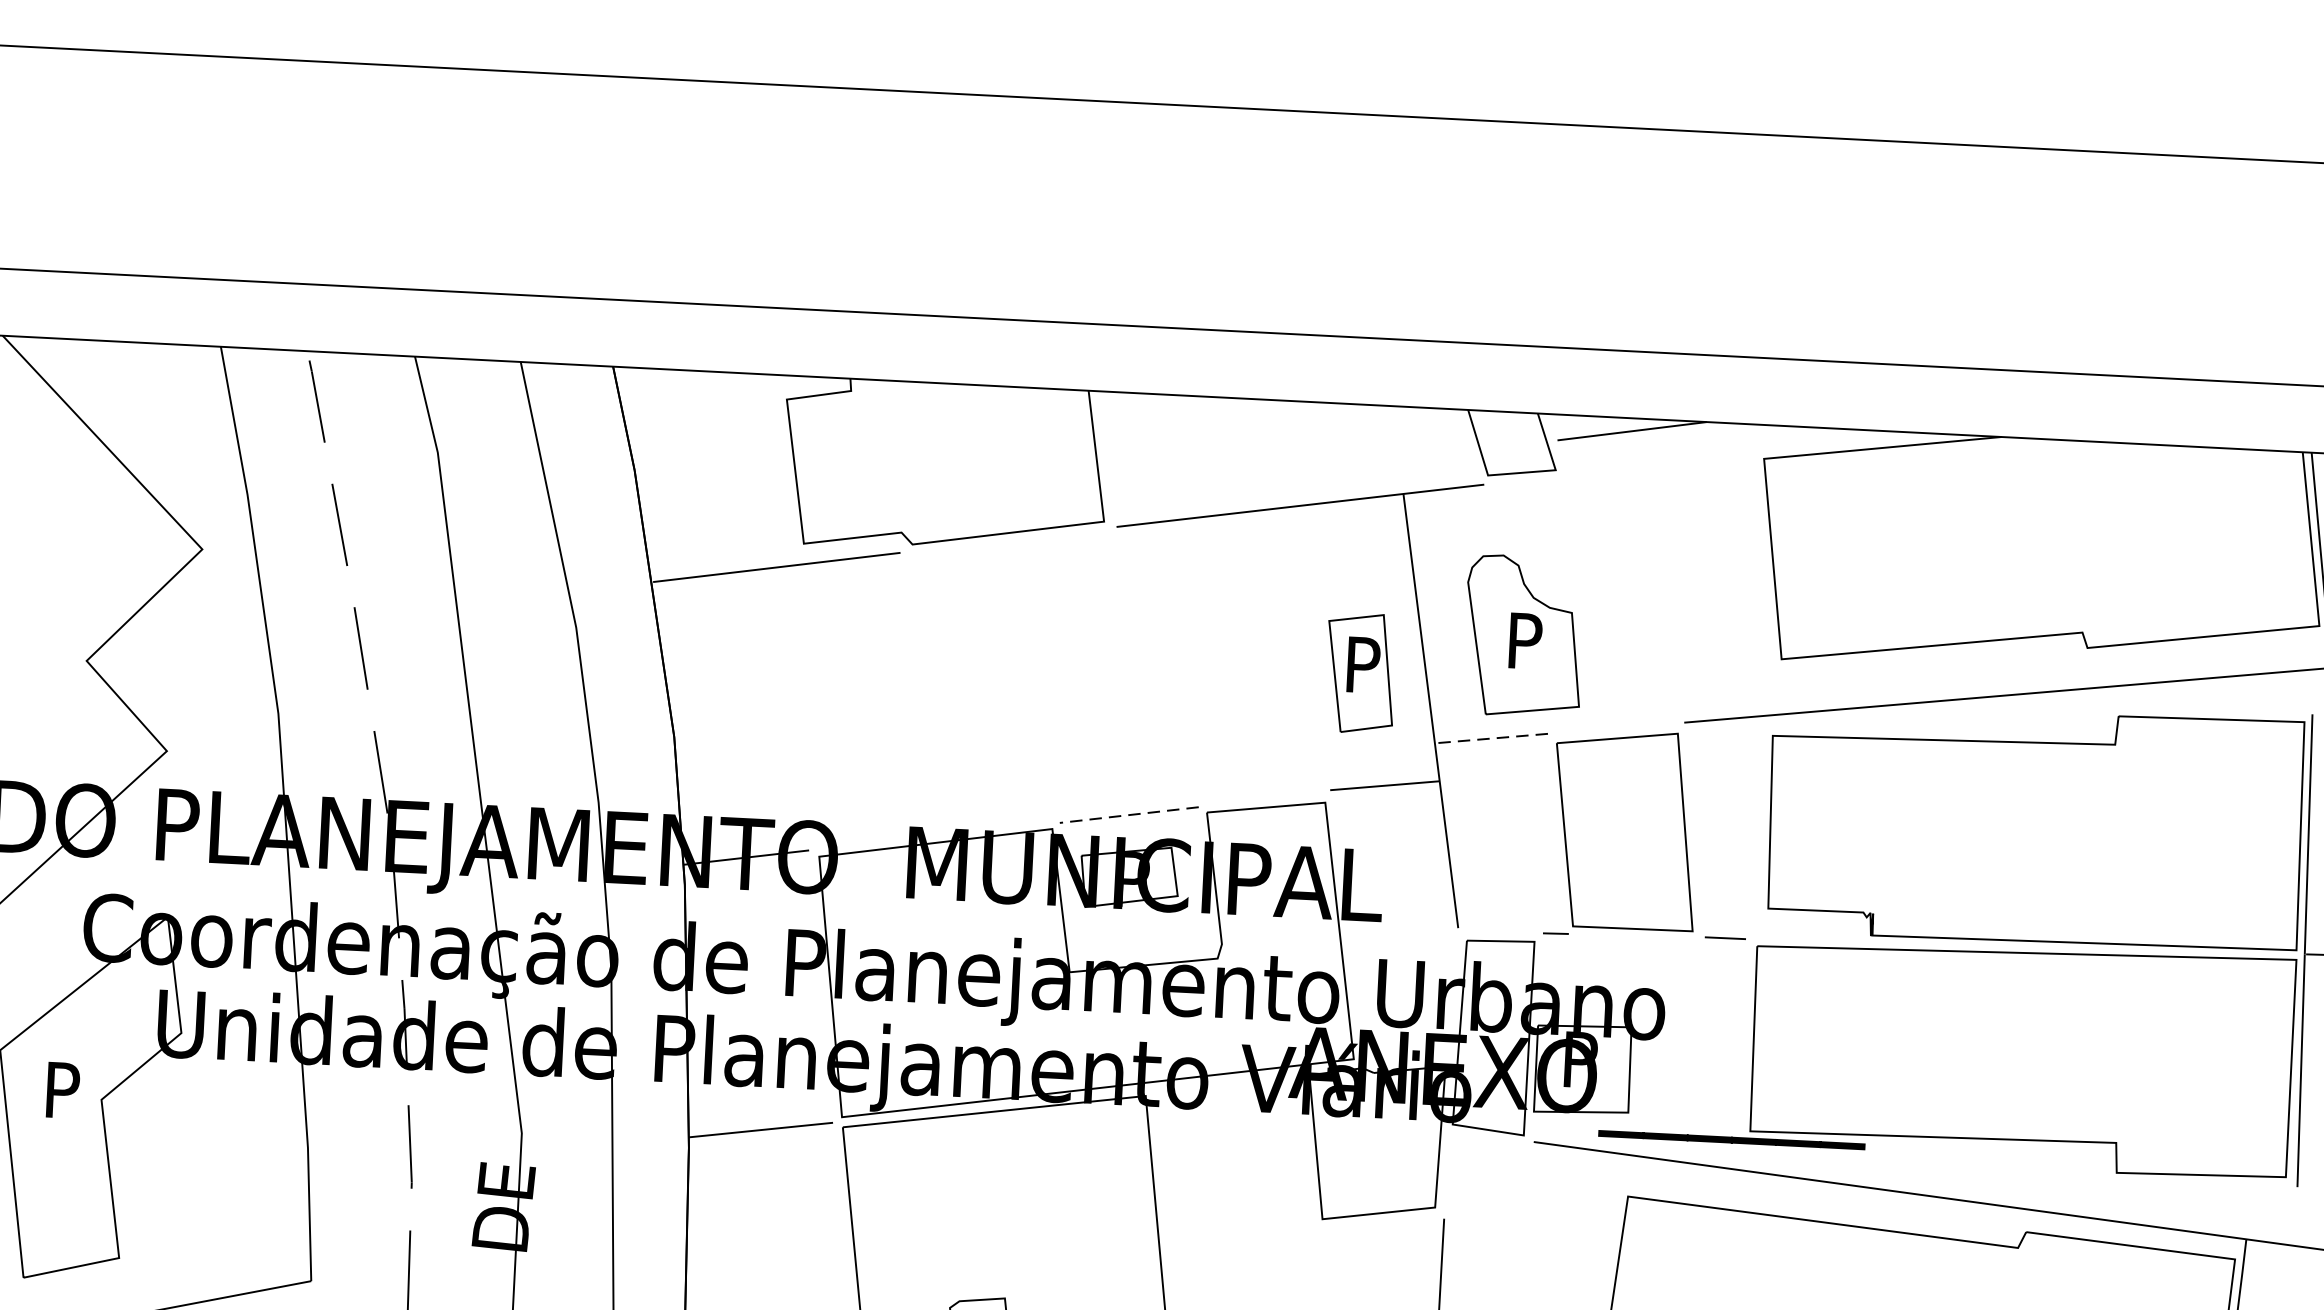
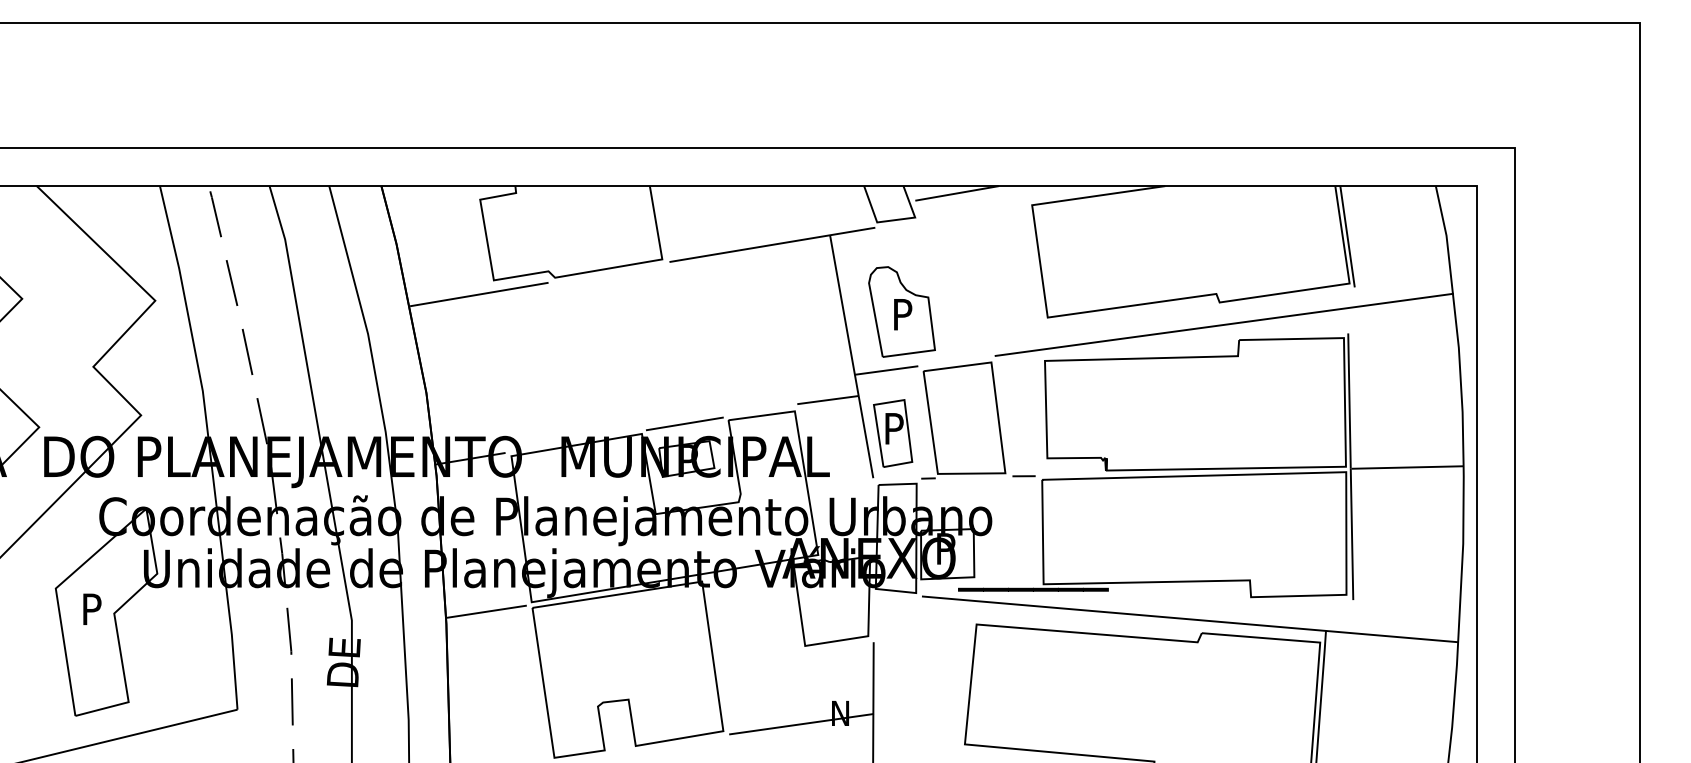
part: (1361, 673) -> (893, 433), moved
line: (1491, 738) -> (886, 370), dashed -> solid
line: (1128, 814) -> (684, 423), dashed -> solid

